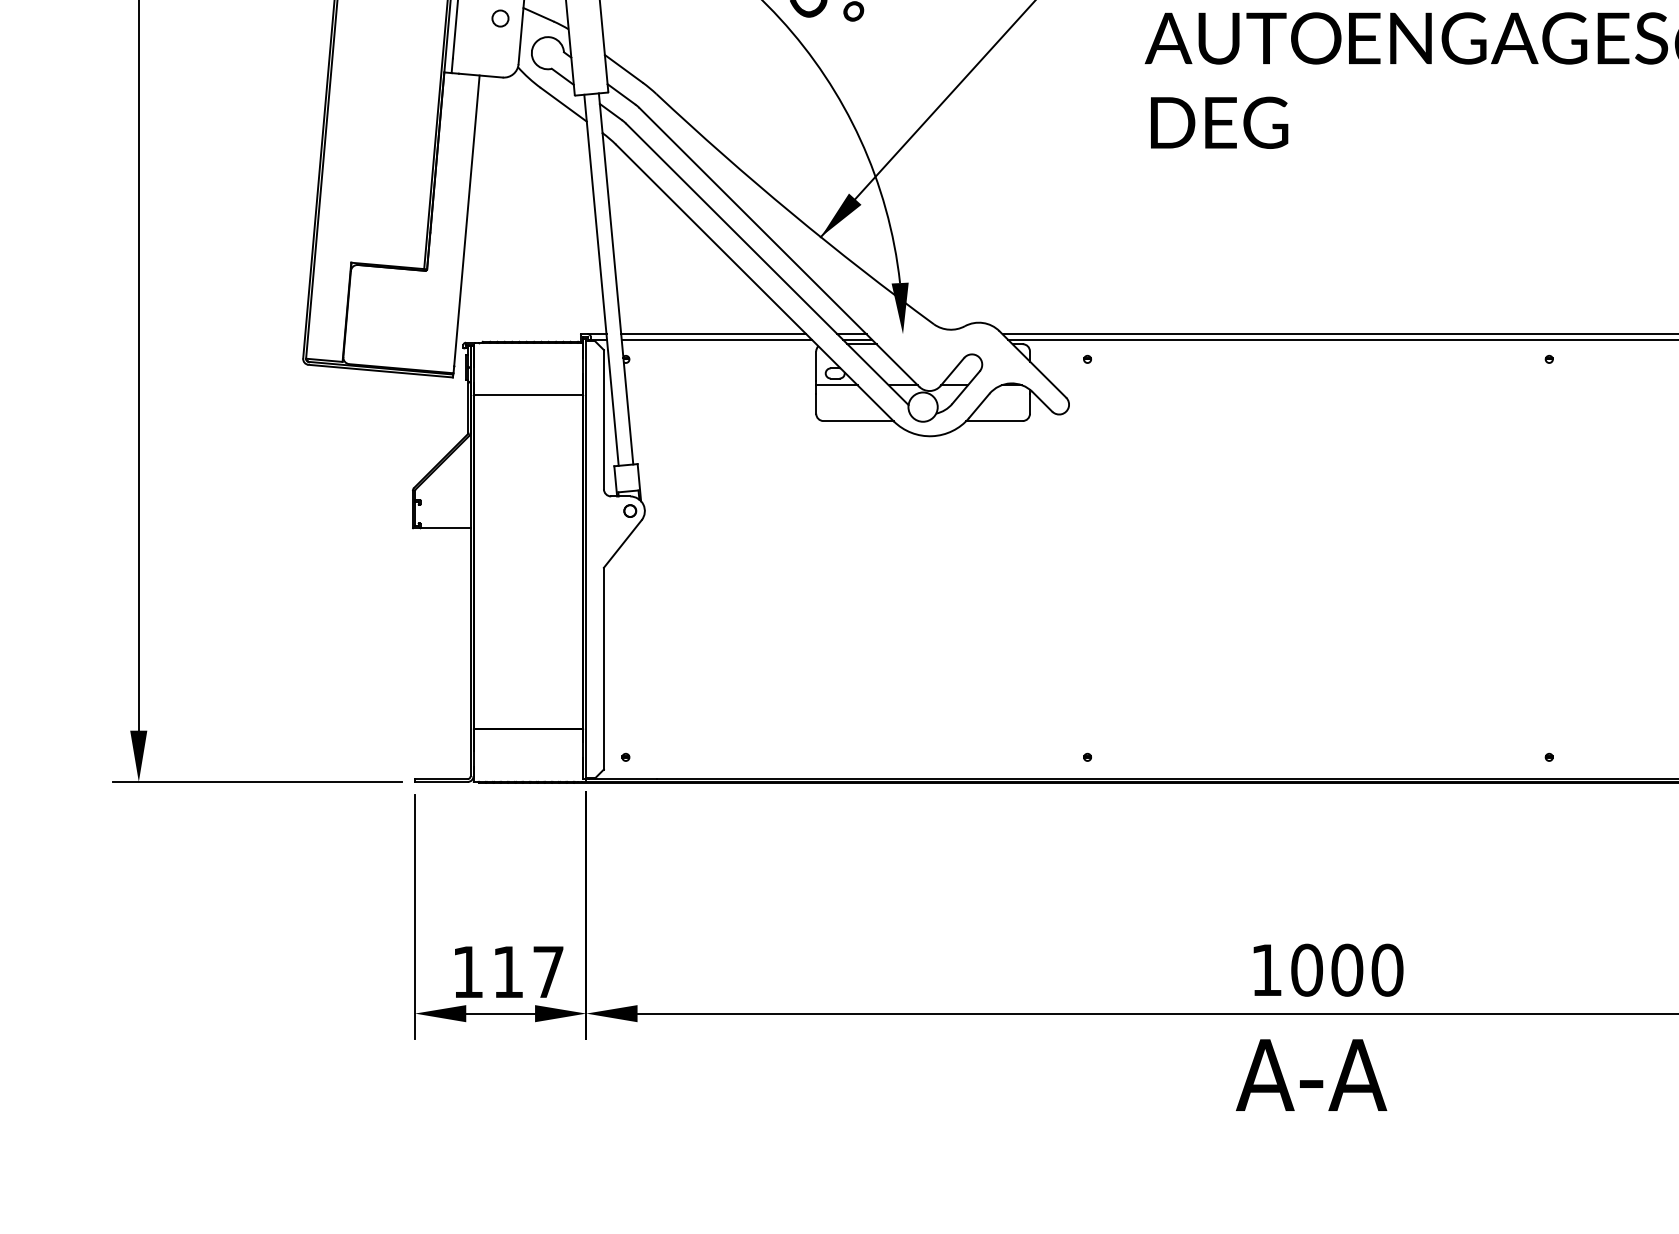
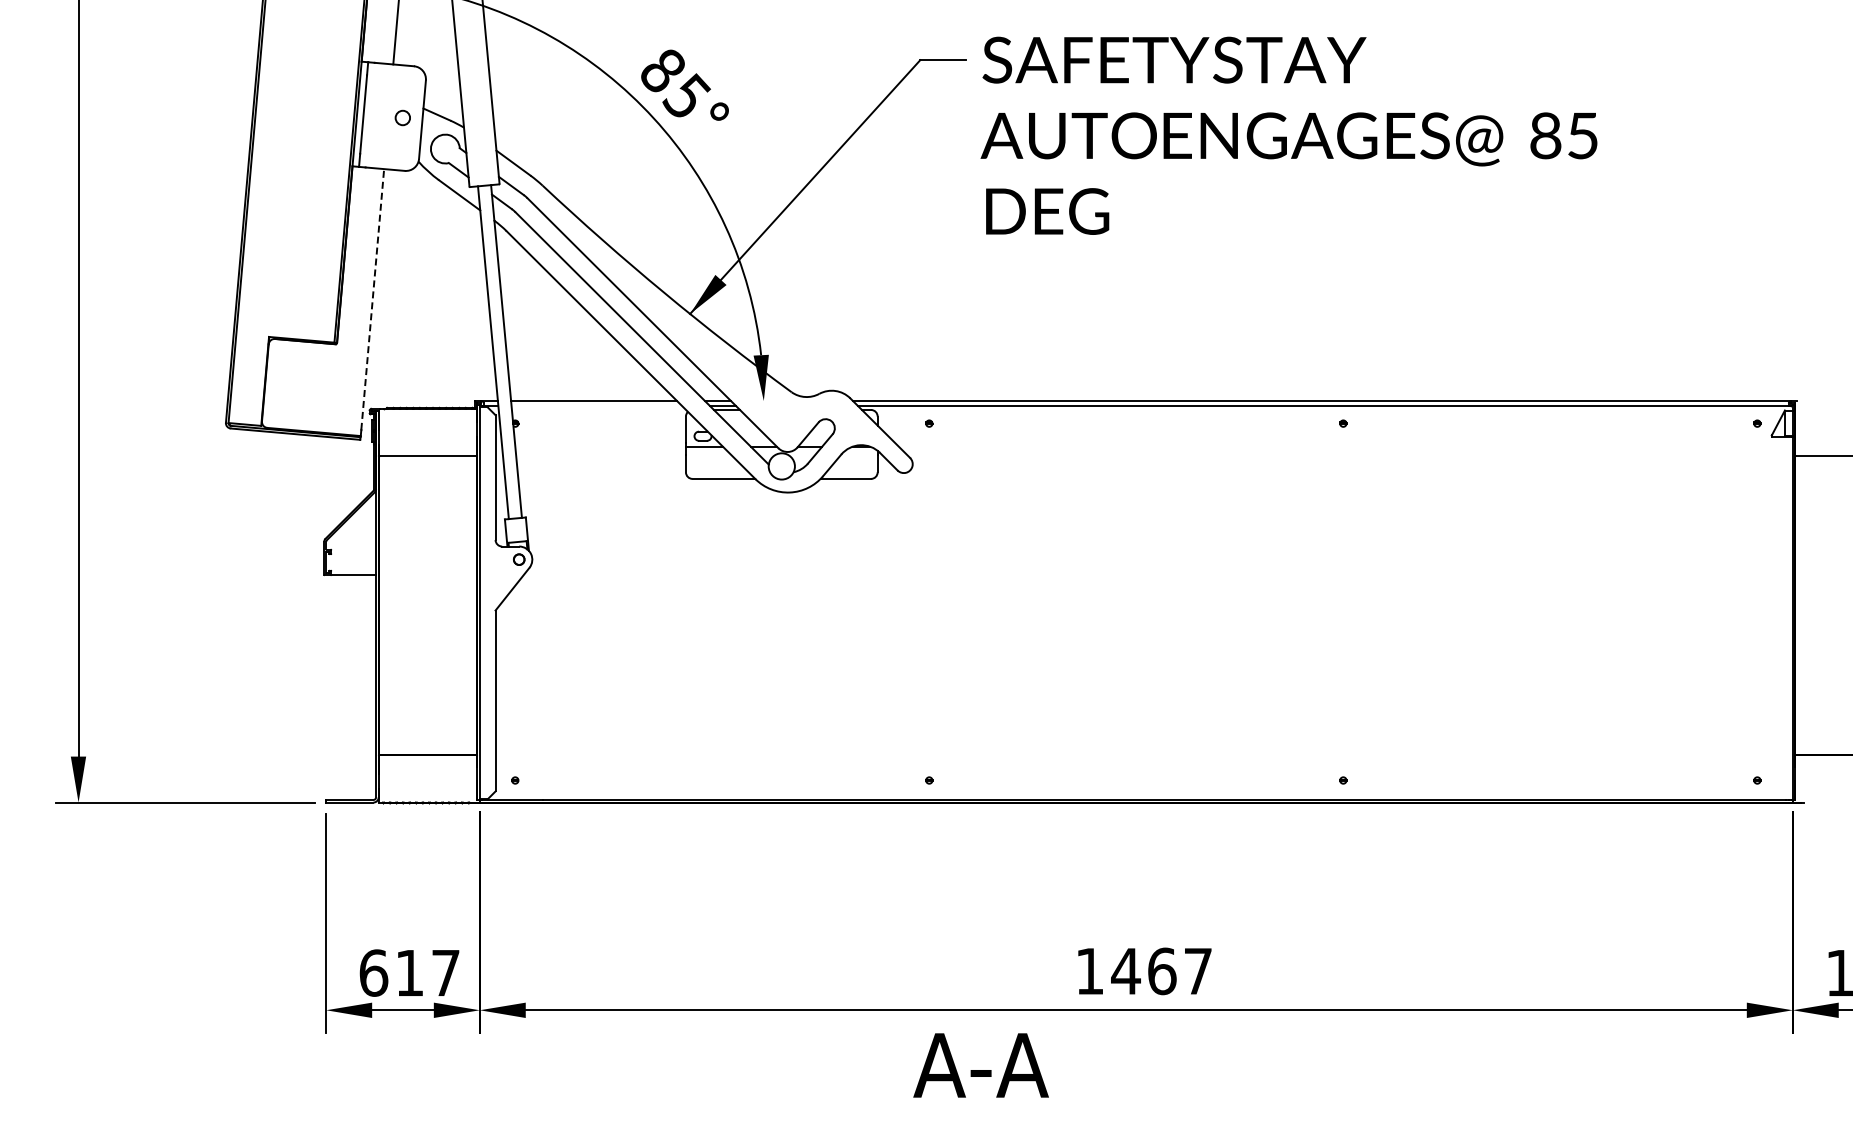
line: (466, 220) -> (372, 299), solid -> dashed
line: (716, 340) -> (596, 406), removed
text: (1346, 970) -> (1161, 971), 1000 -> 1467
text: (467, 971) -> (373, 972), 117 -> 617
text: (1310, 1075) -> (980, 1065), moved

